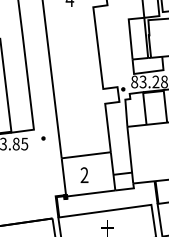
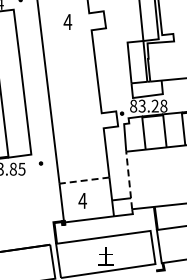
line: (85, 155) -> (83, 180), solid -> dashed
line: (130, 155) -> (129, 180), solid -> dashed
text: (84, 174) -> (82, 200), 2 -> 4

